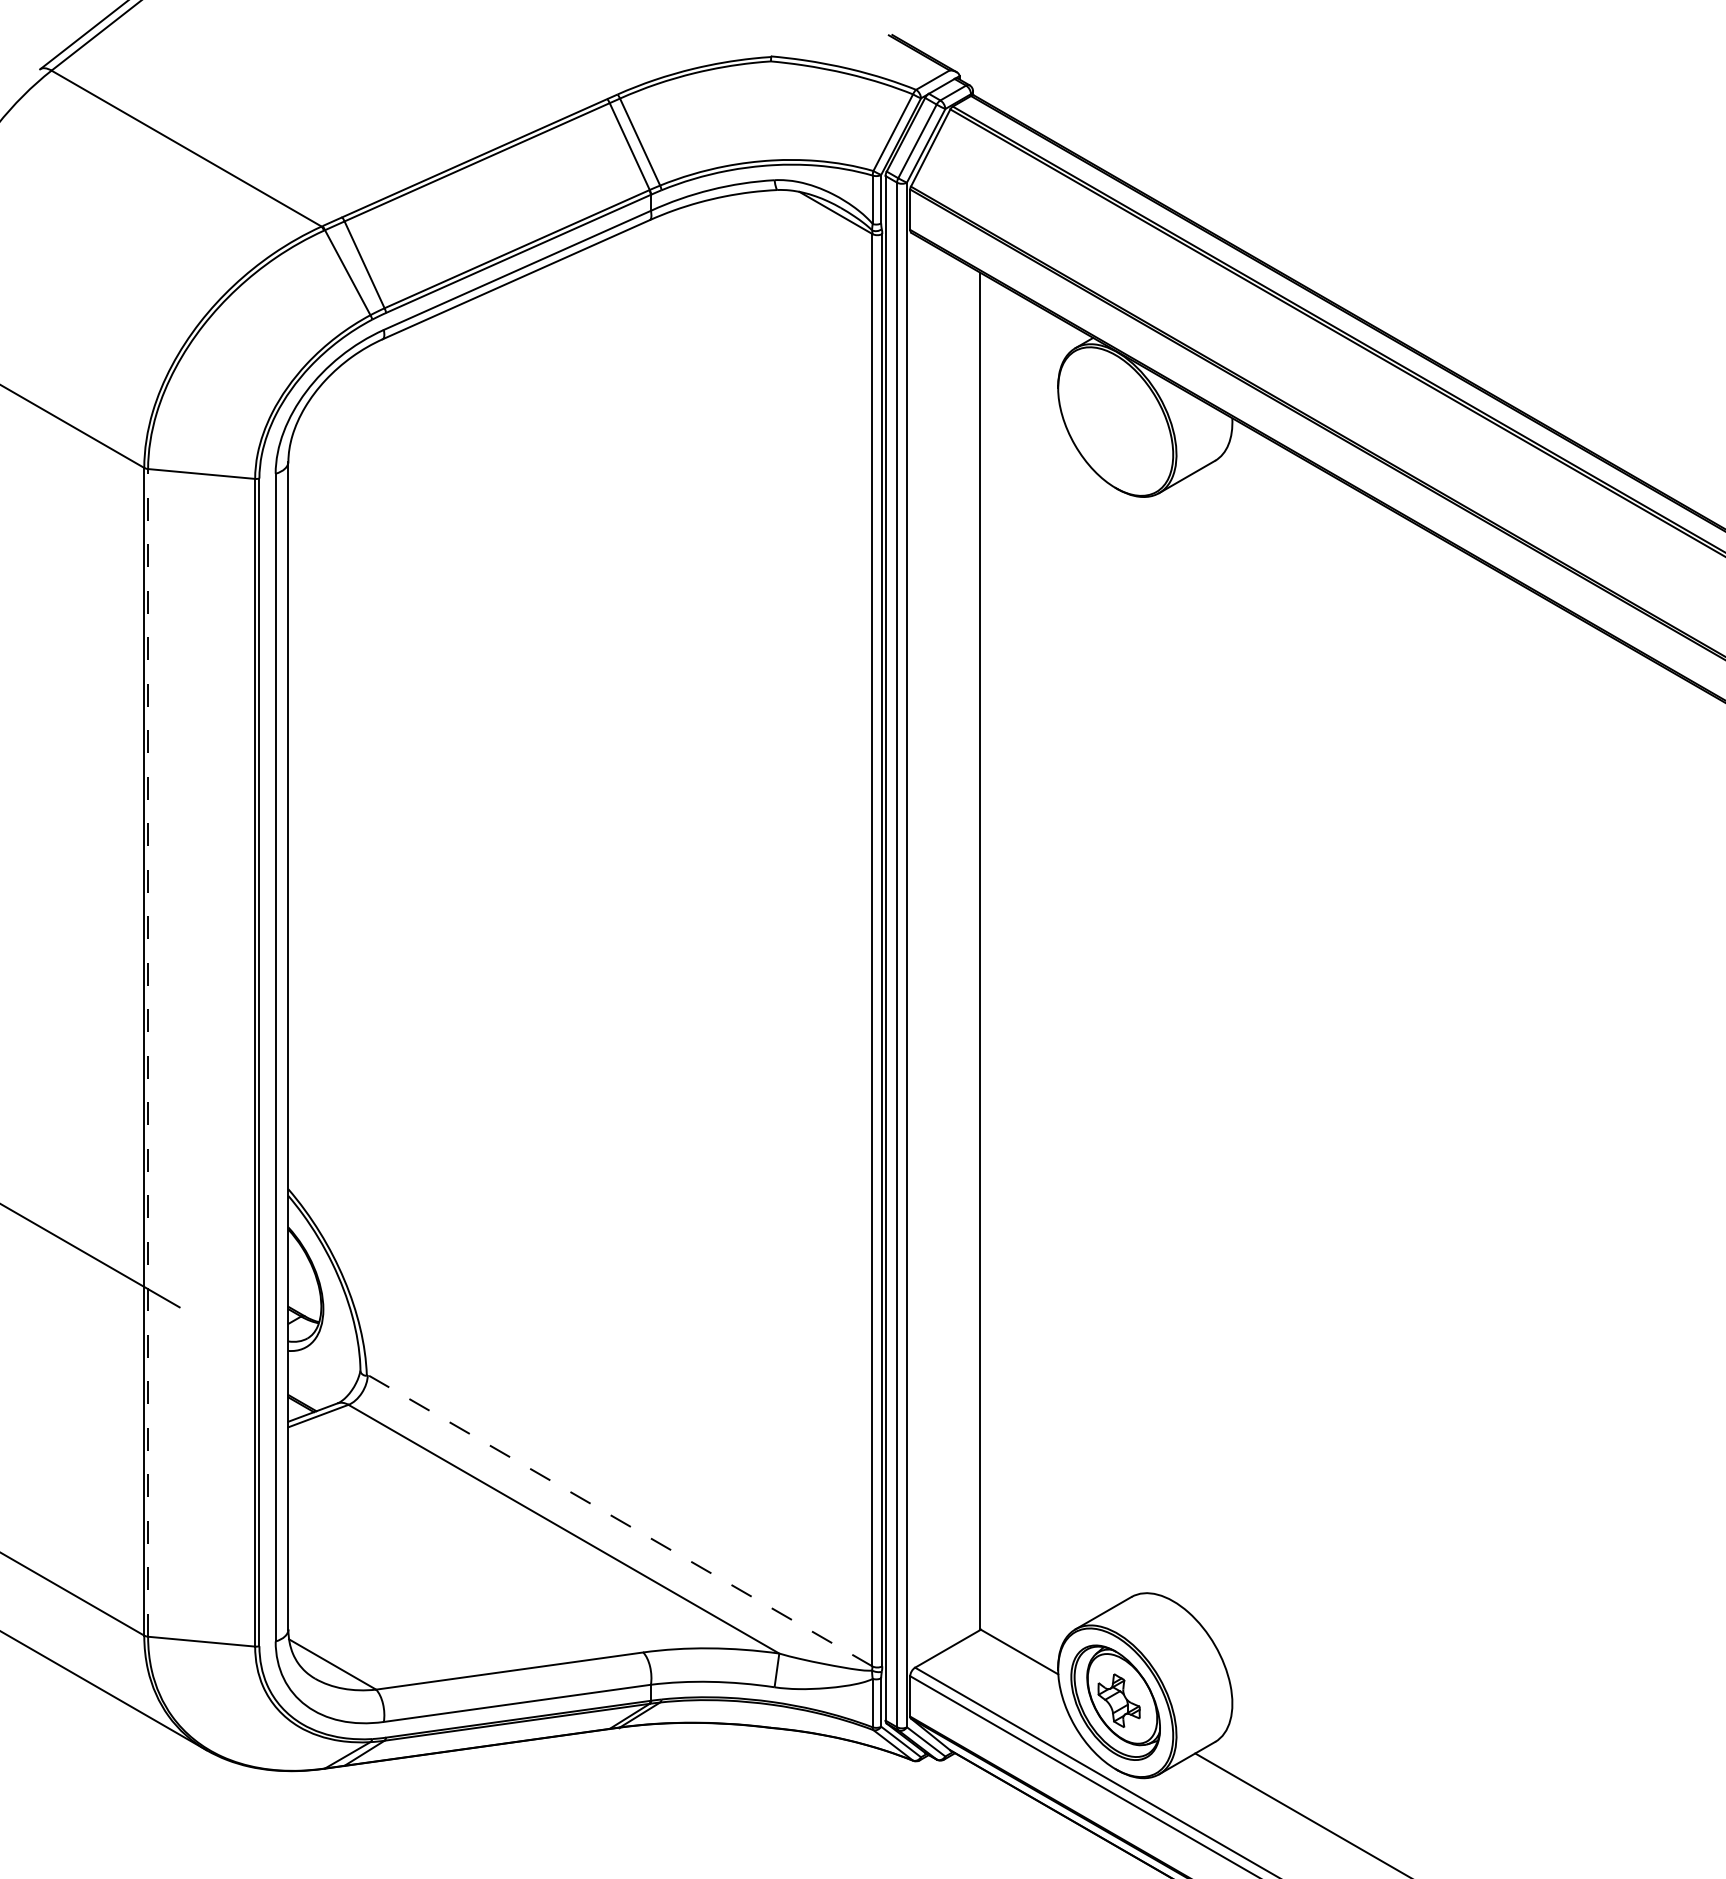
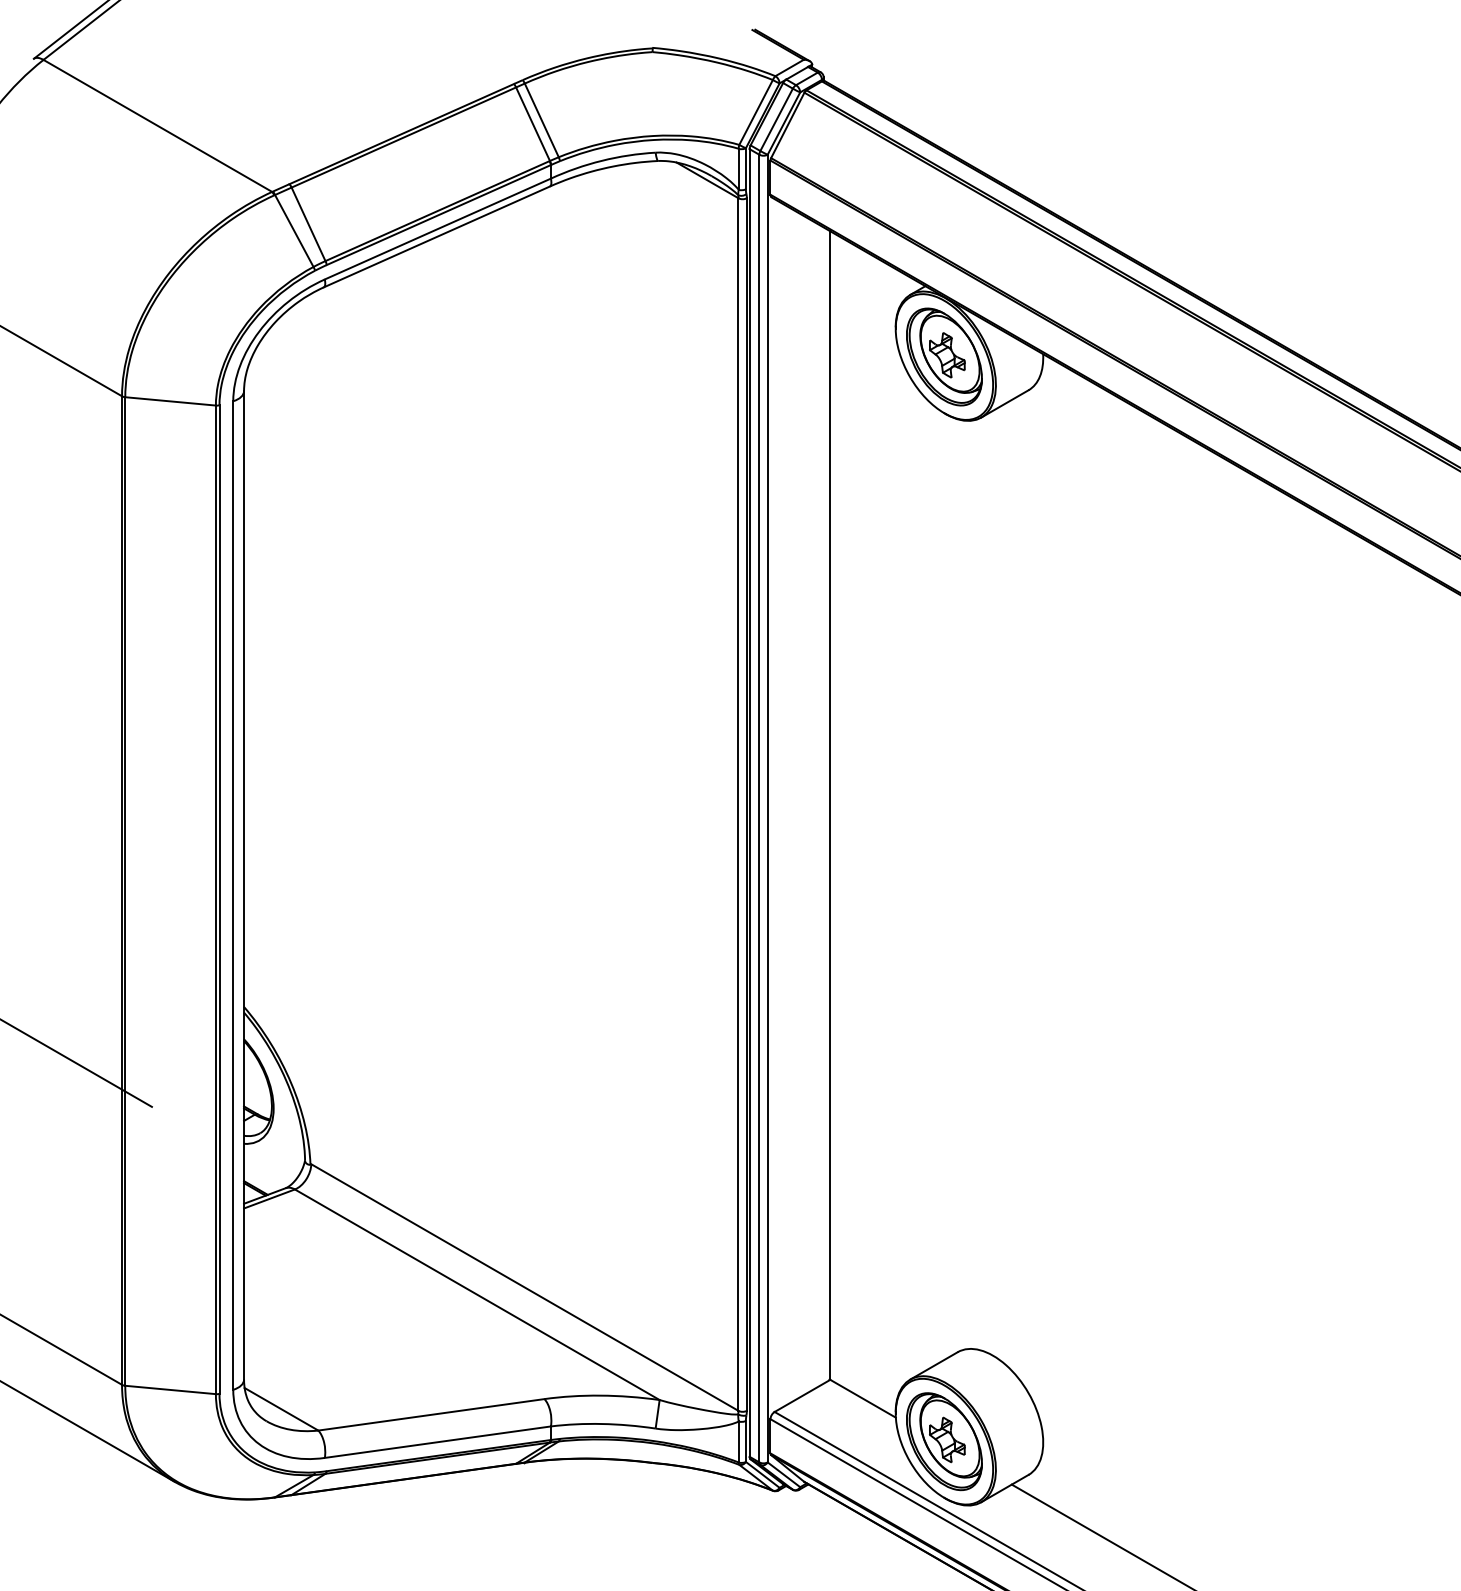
part: (1115, 421) -> (944, 356), added
line: (148, 1052) -> (125, 891), dashed -> solid
line: (619, 1520) -> (524, 1287), dashed -> solid

